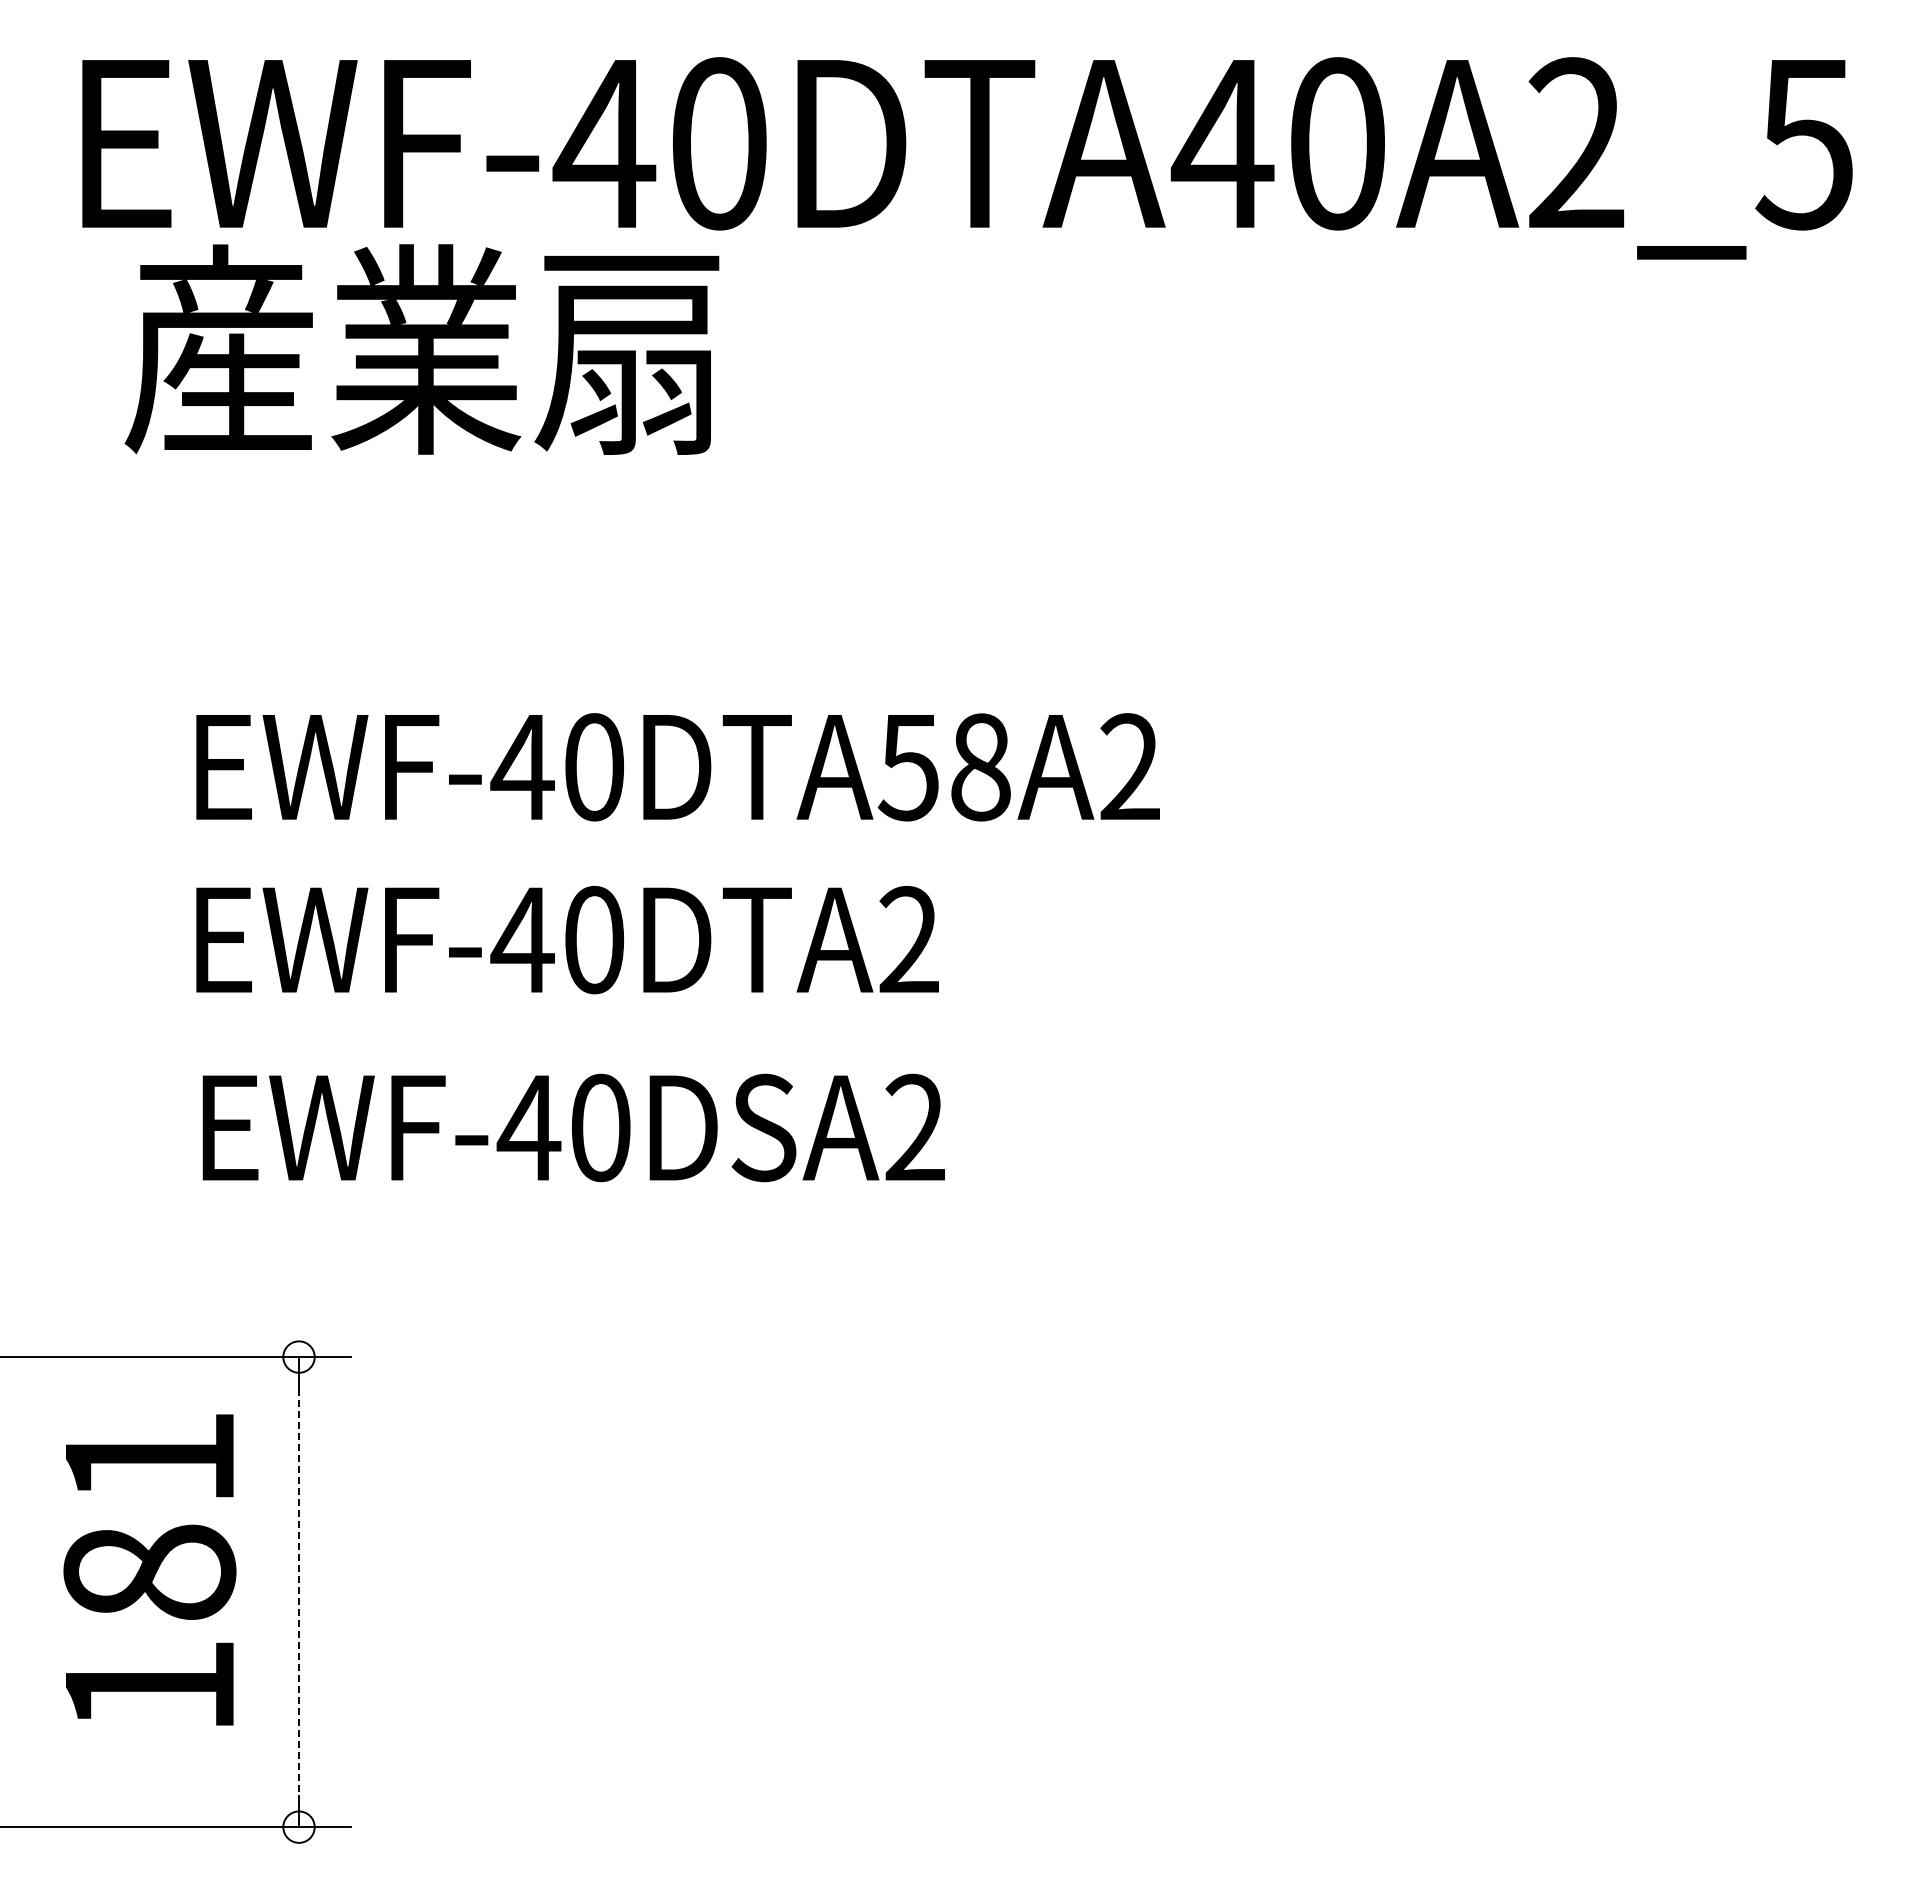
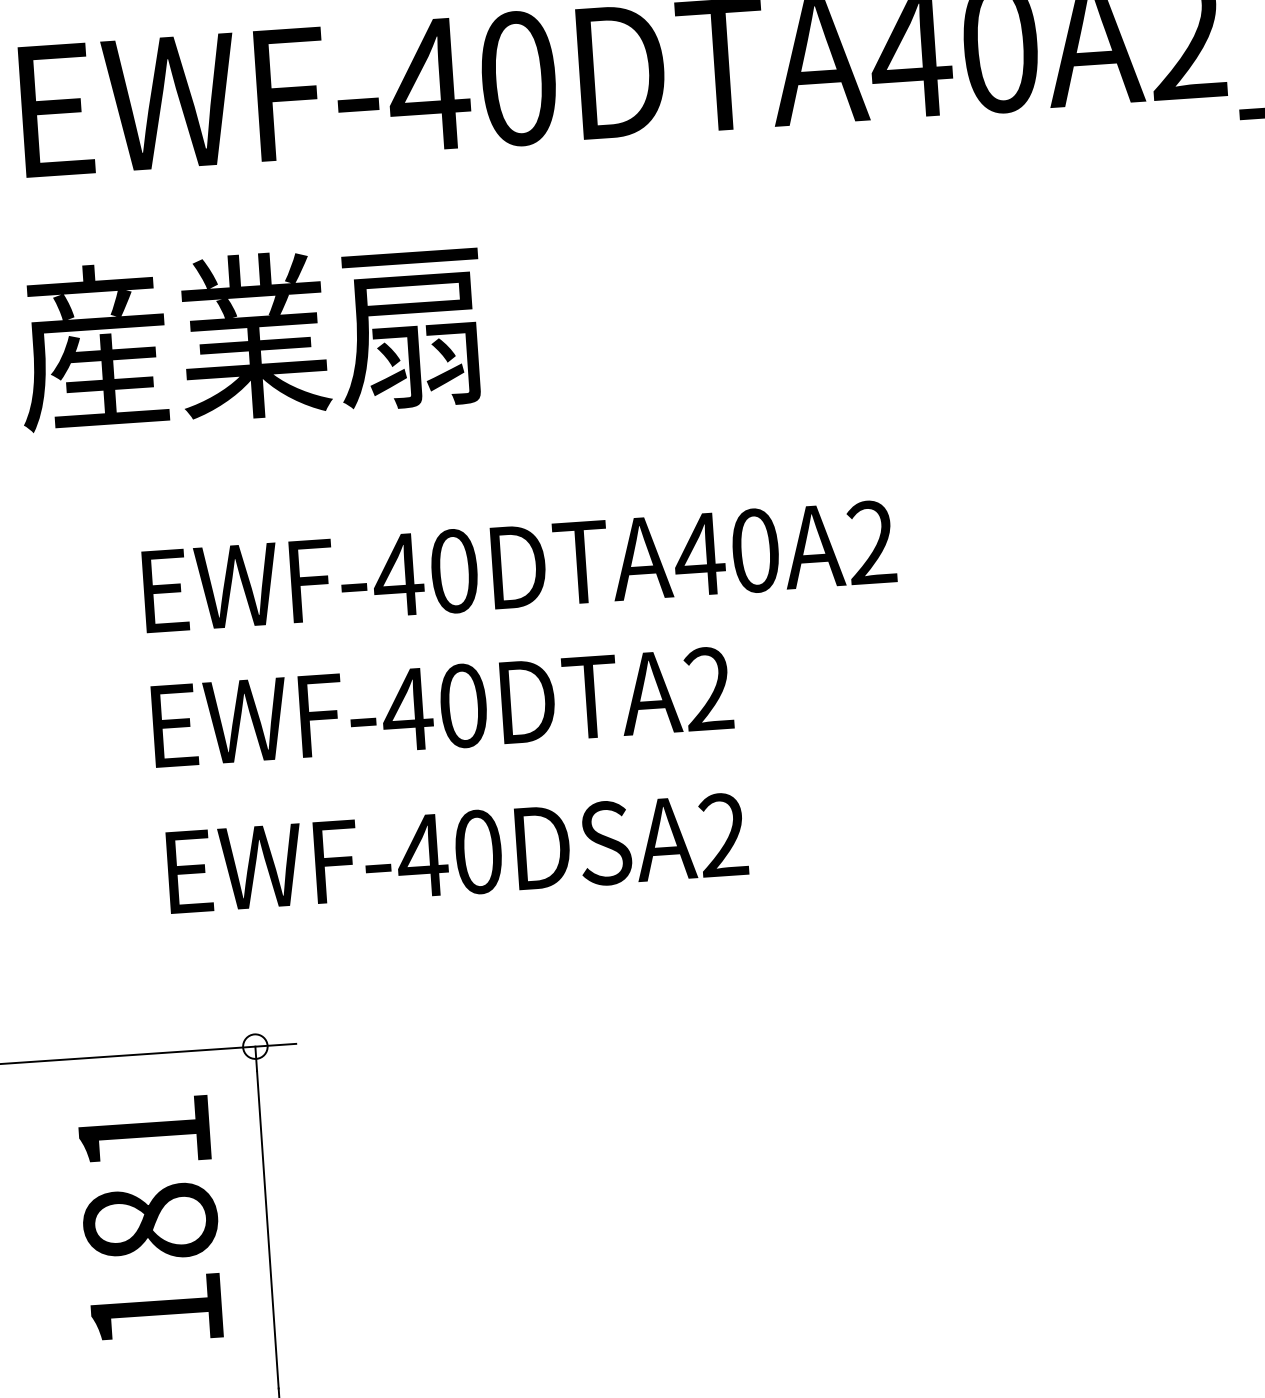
text: (421, 349) -> (250, 336), moved
text: (943, 767) -> (726, 552), EWF-40DTA58A2 -> EWF-40DTA40A2
line: (299, 1592) -> (268, 1230), dashed -> solid

